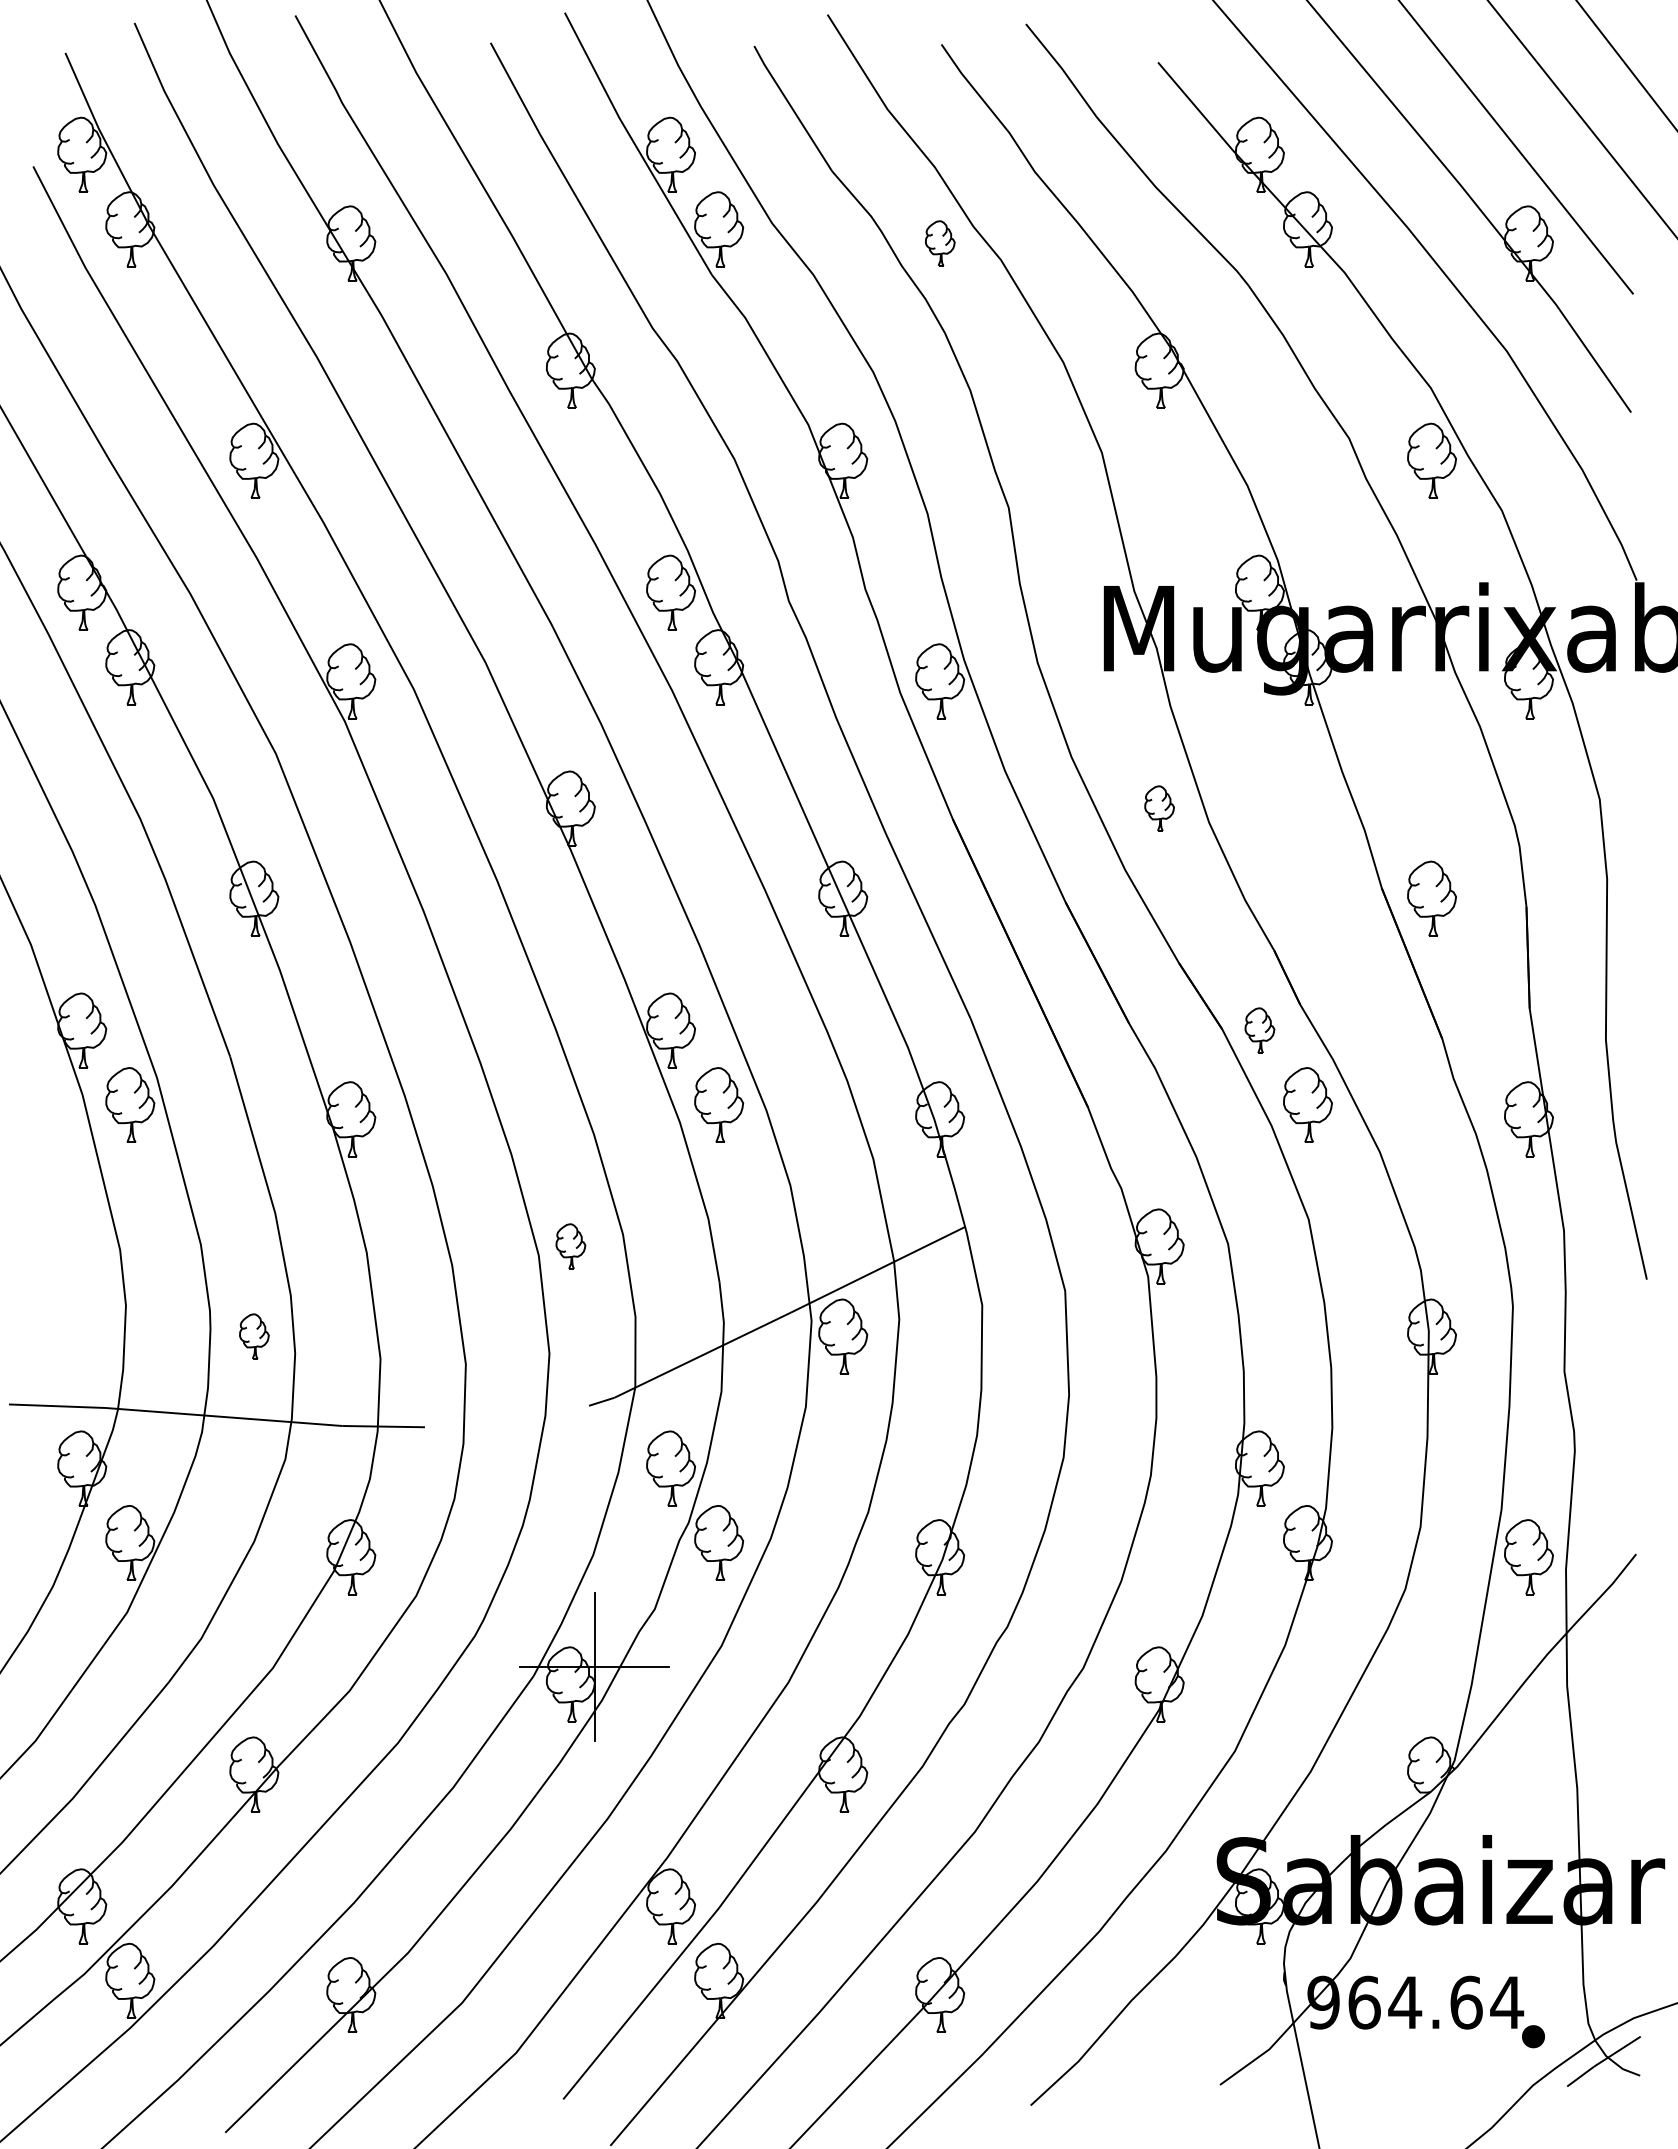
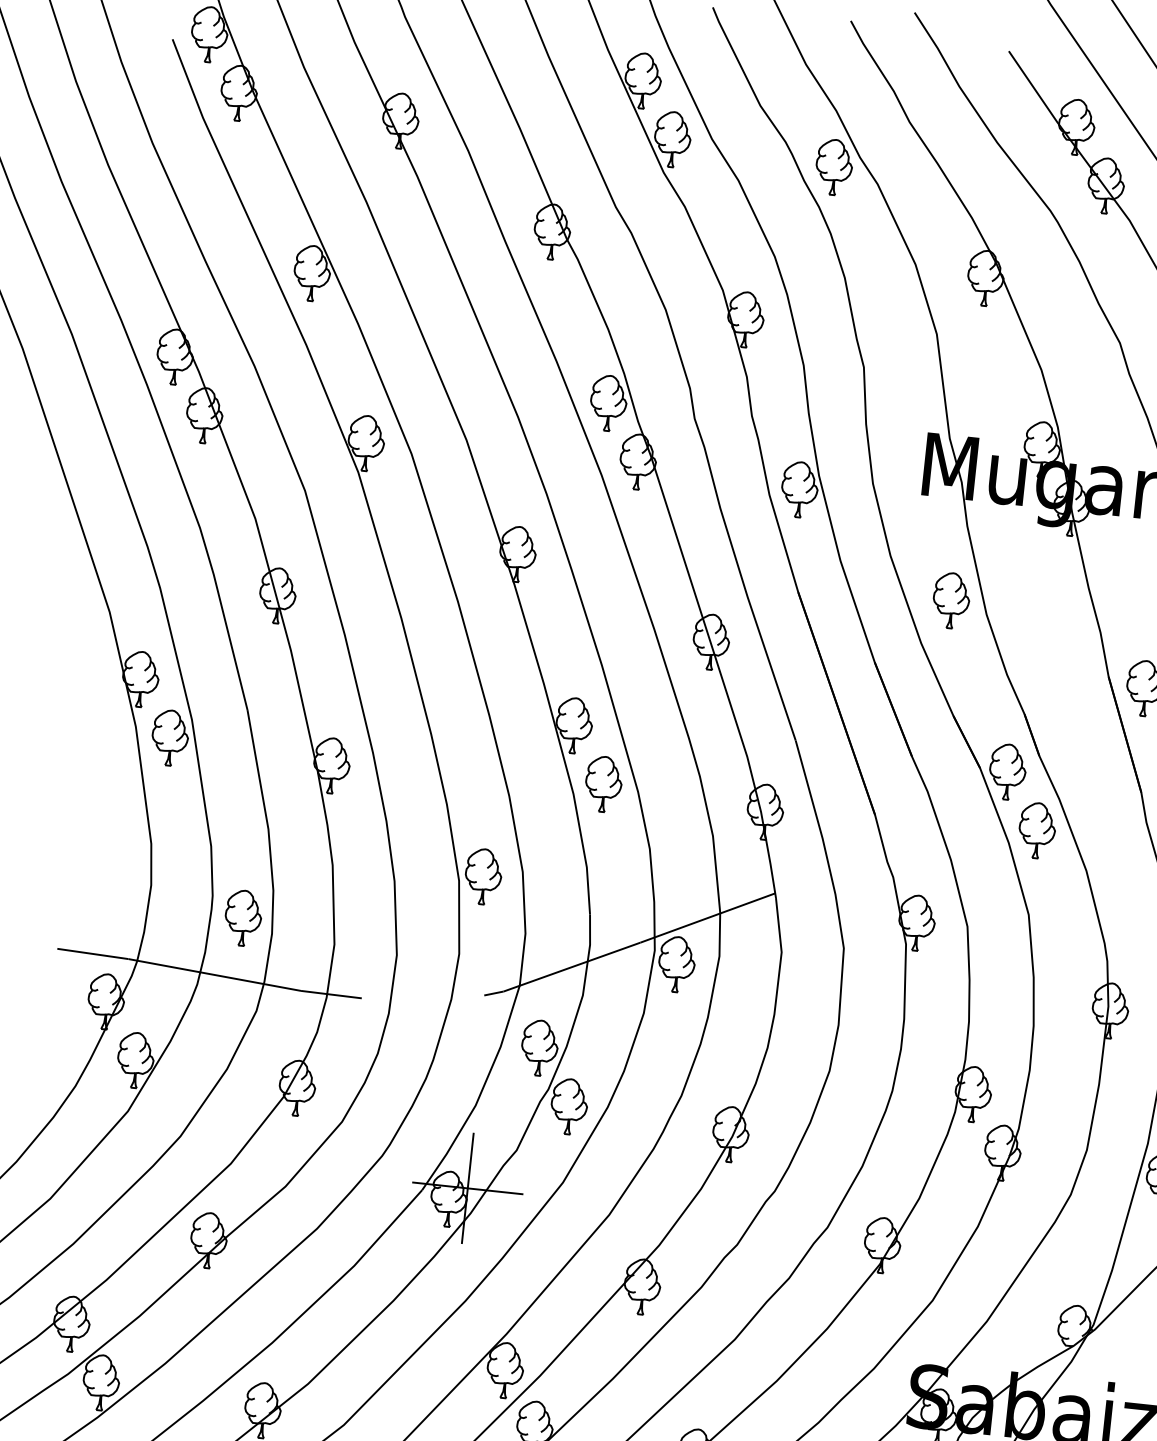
part: (940, 243) -> (834, 167), size x1.67
part: (1159, 808) -> (951, 600), size x1.67
part: (1259, 1030) -> (1007, 771), size x1.67
part: (570, 1246) -> (483, 876), size x1.67
part: (254, 1336) -> (243, 918), size x1.67

